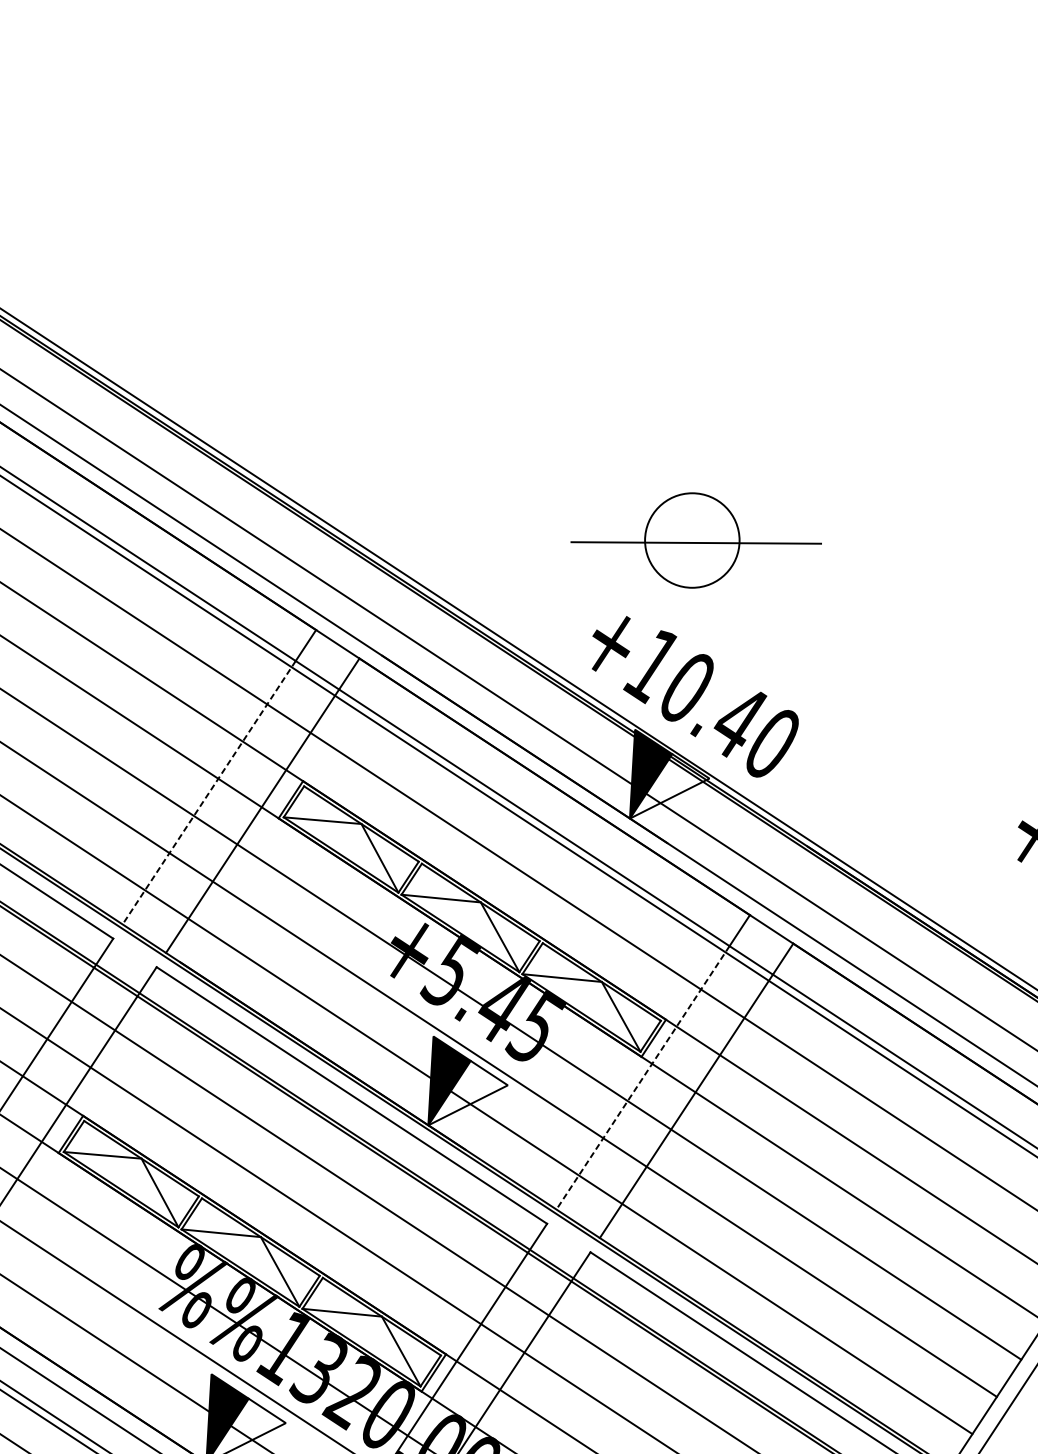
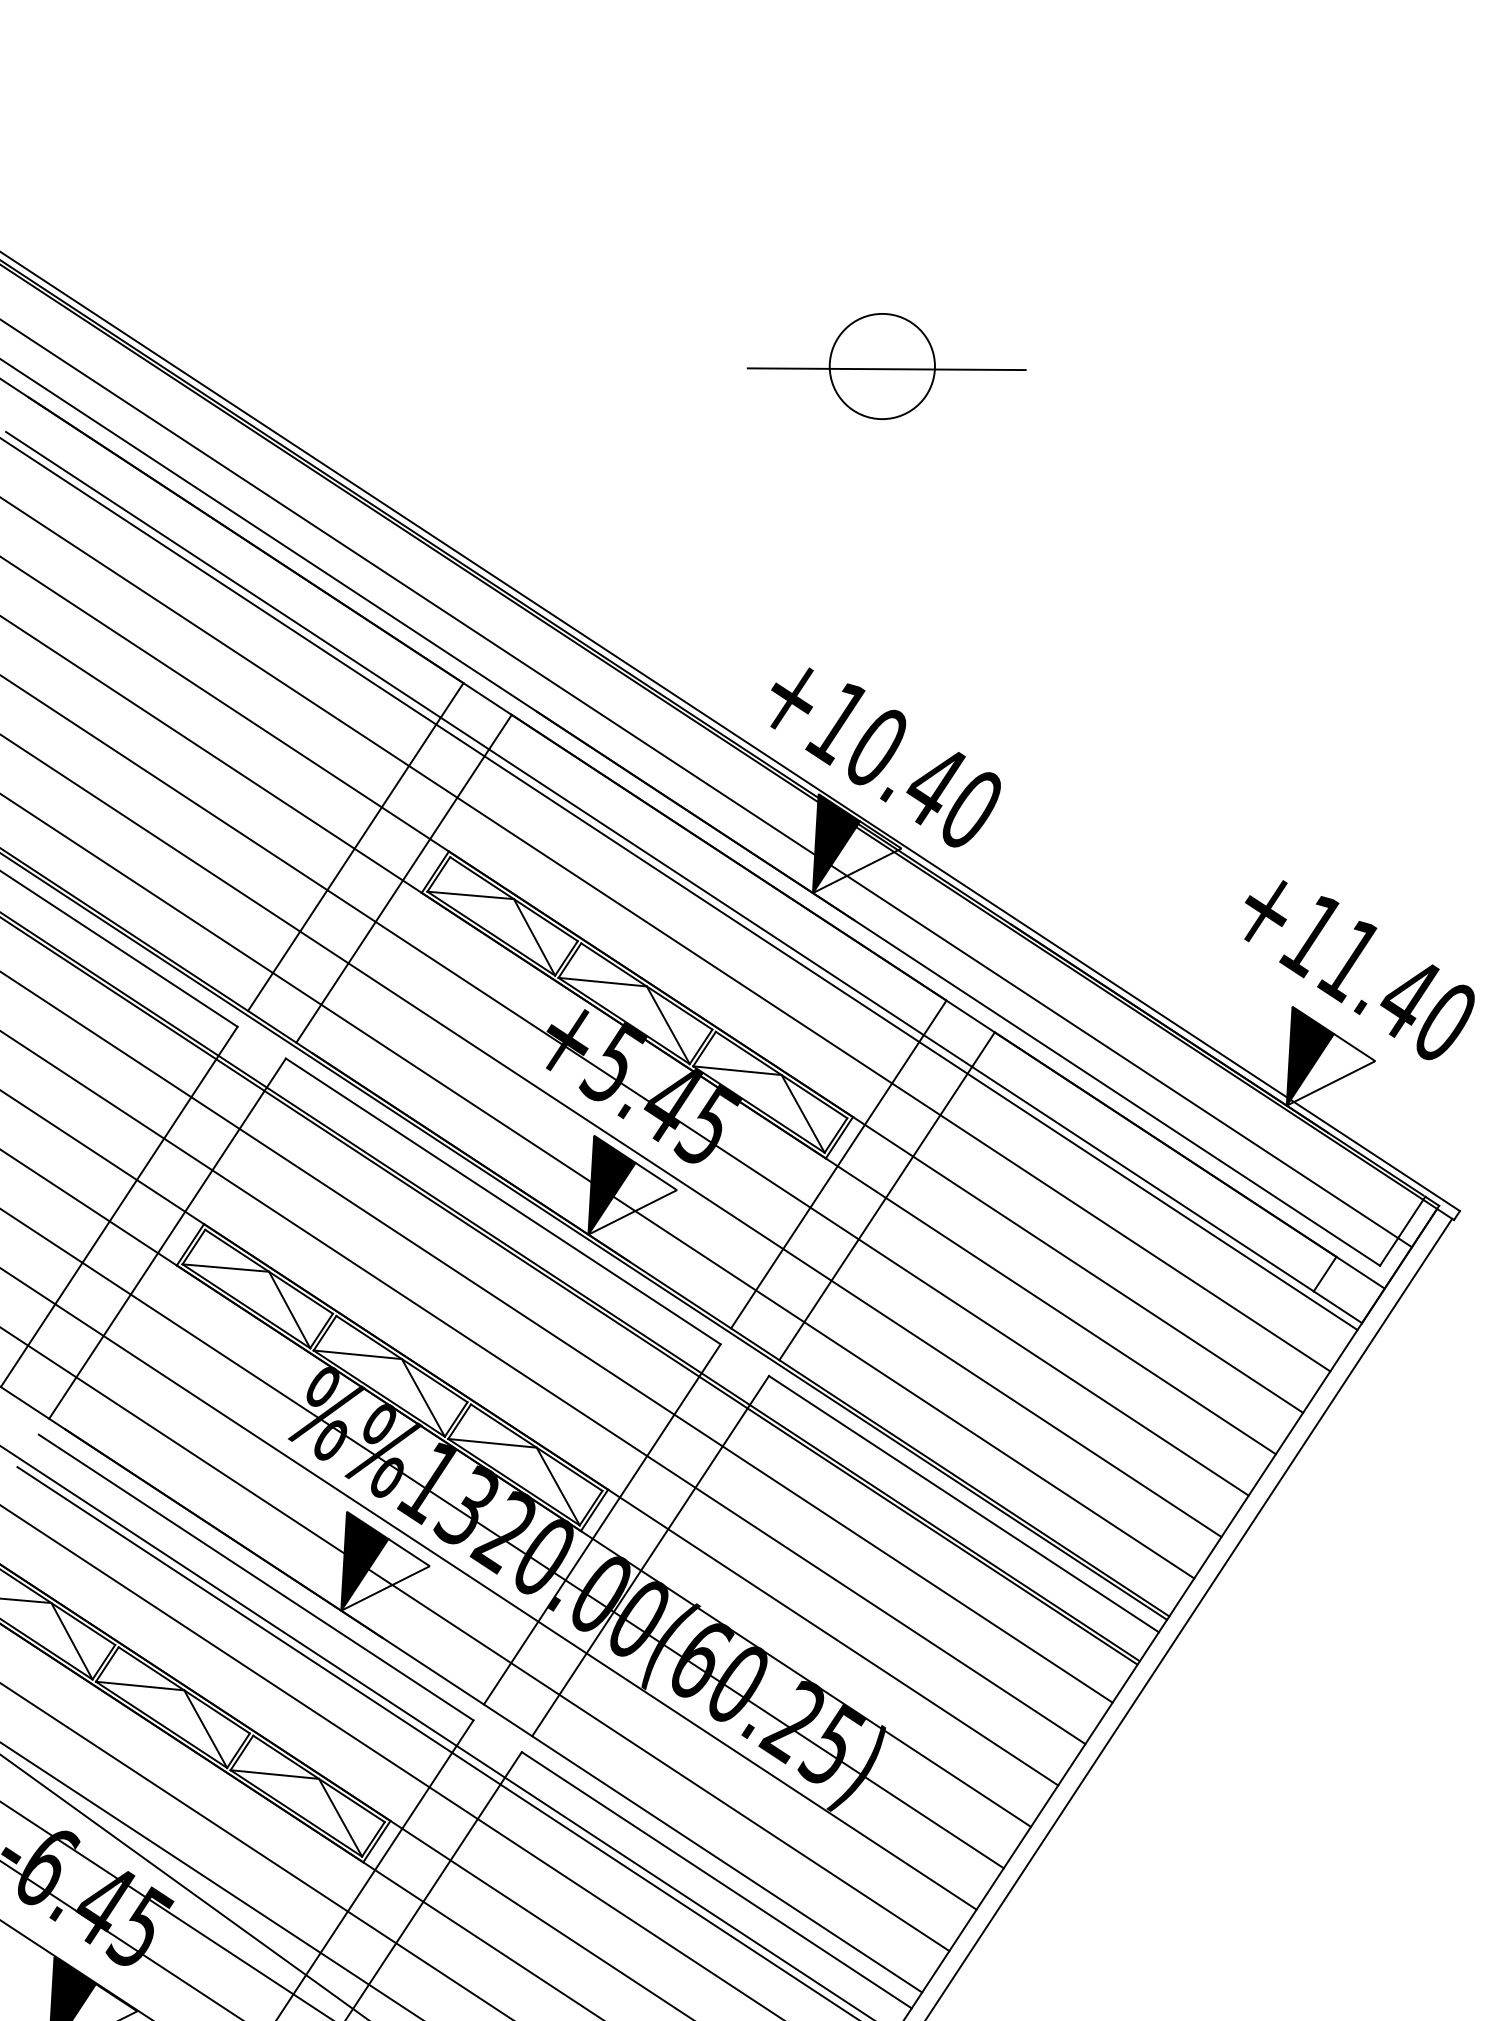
part: (696, 540) -> (886, 366), moved
line: (209, 792) -> (344, 864), dashed -> solid
line: (643, 1078) -> (827, 1182), dashed -> solid

